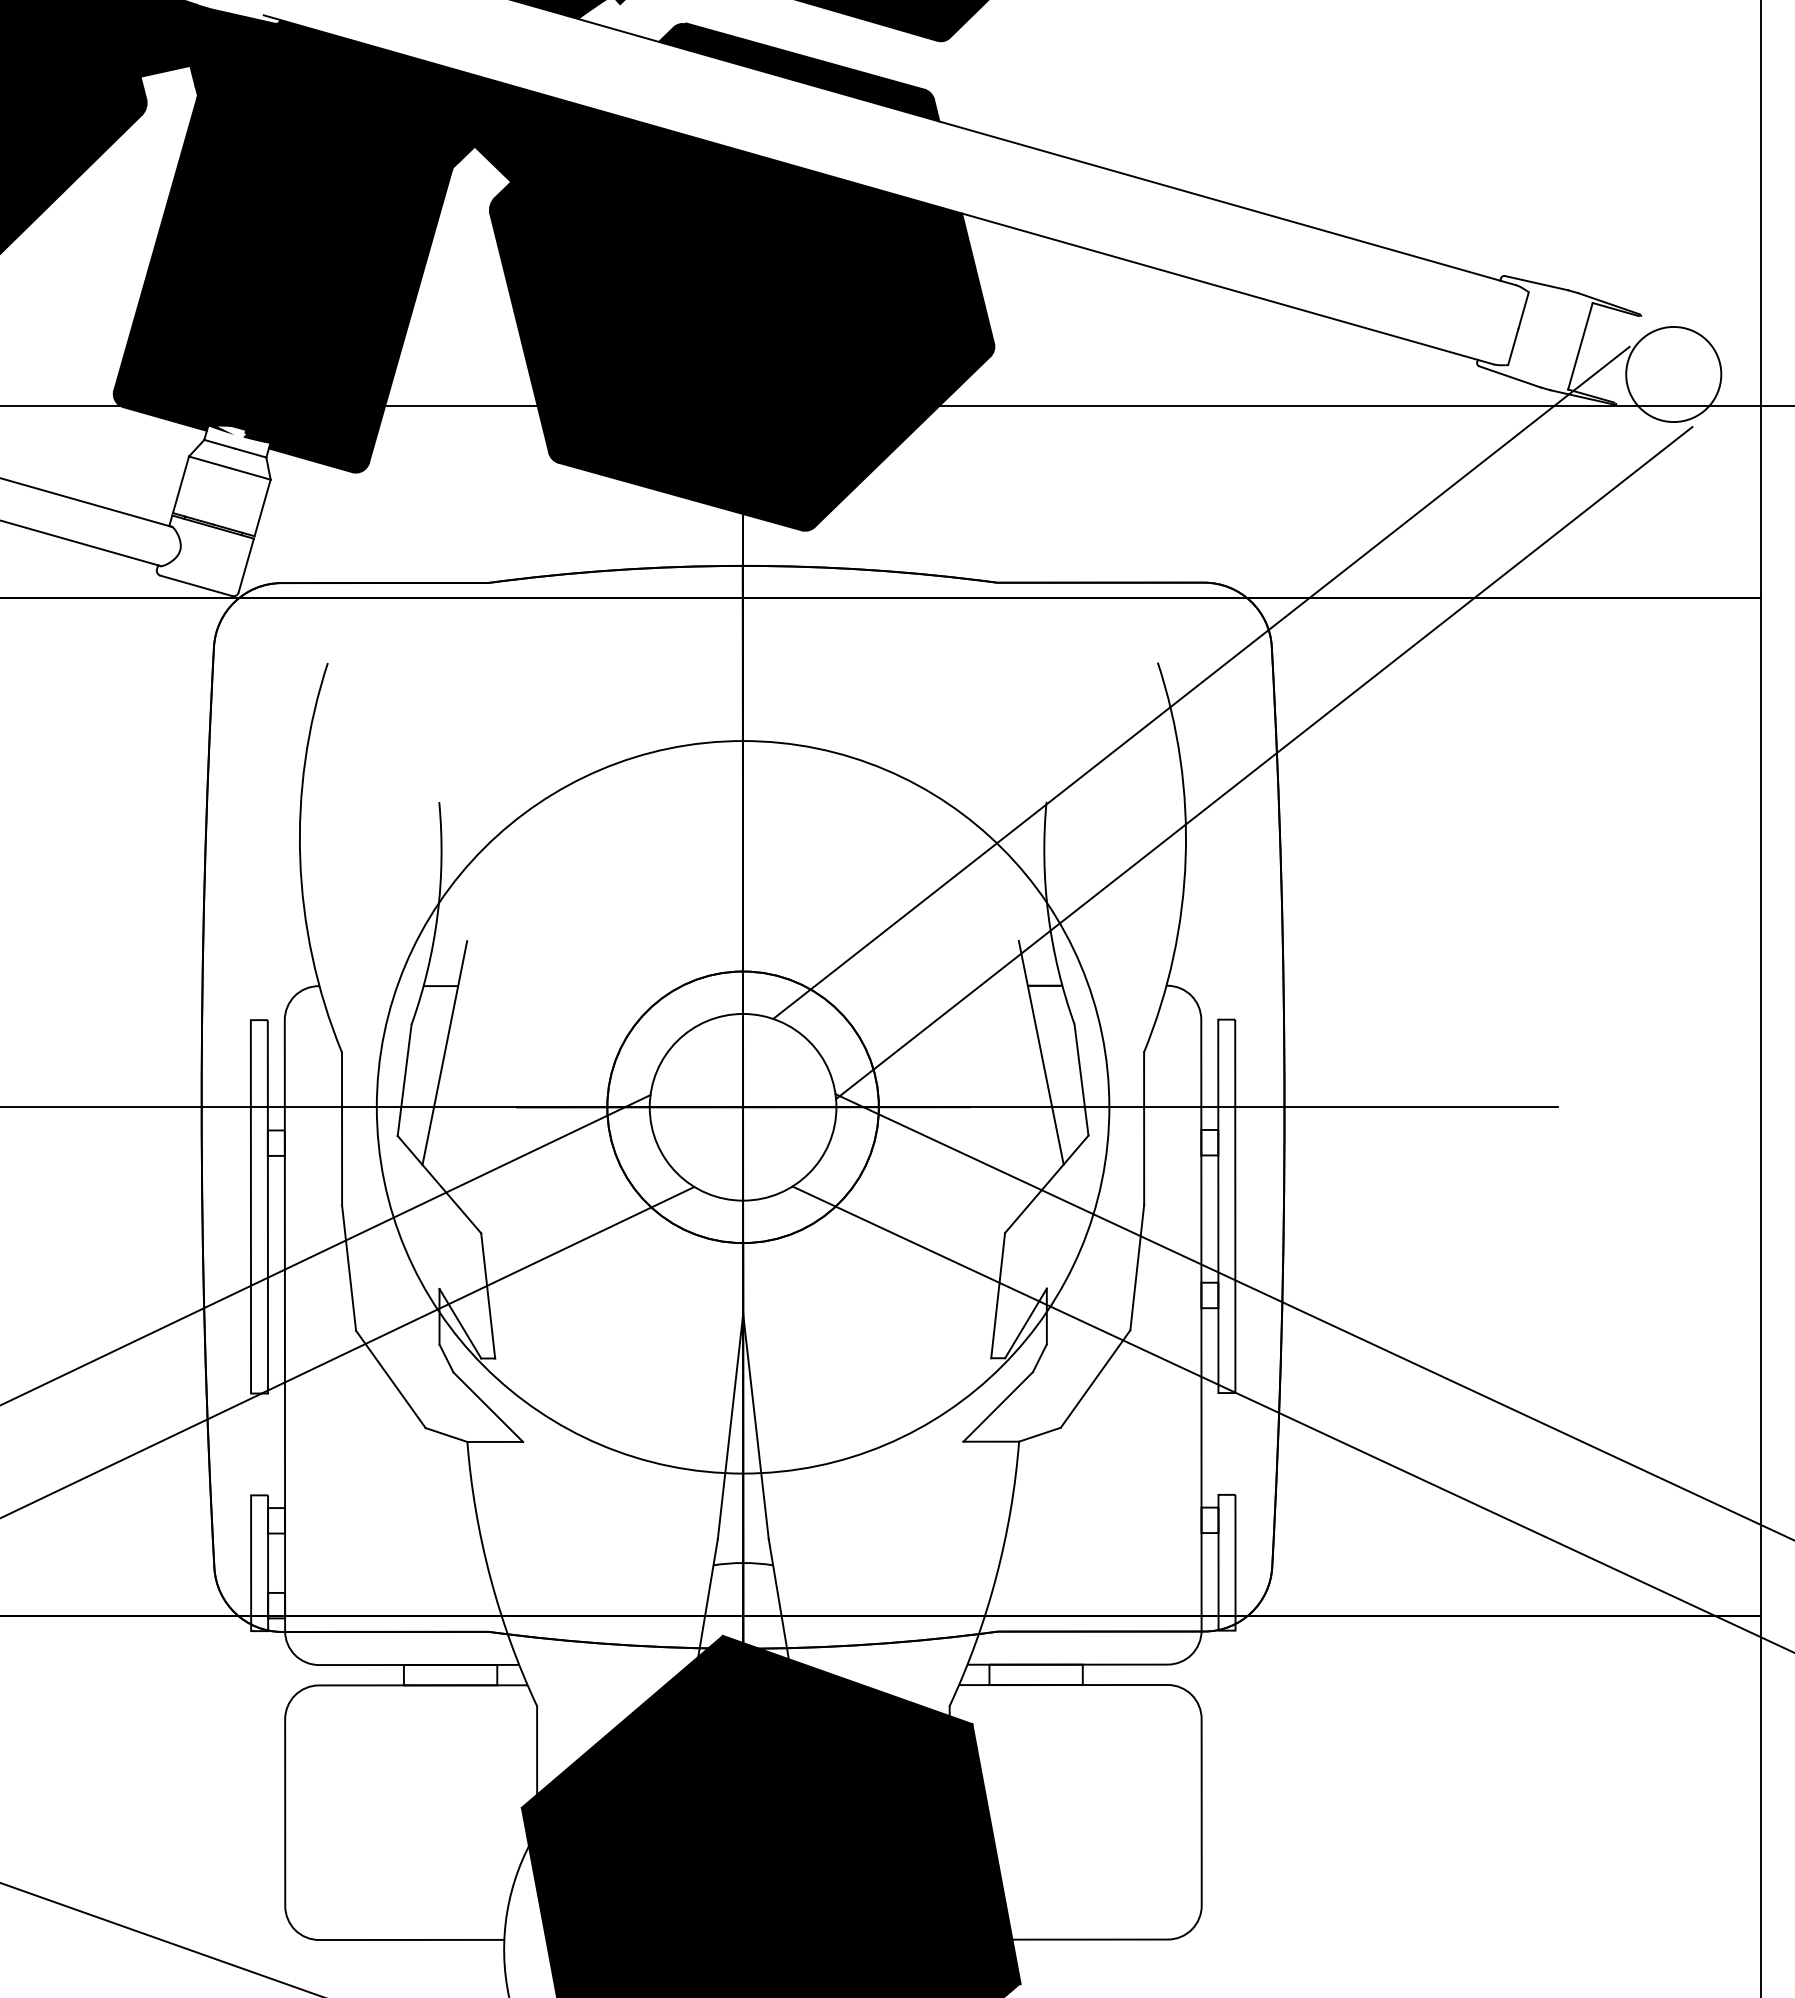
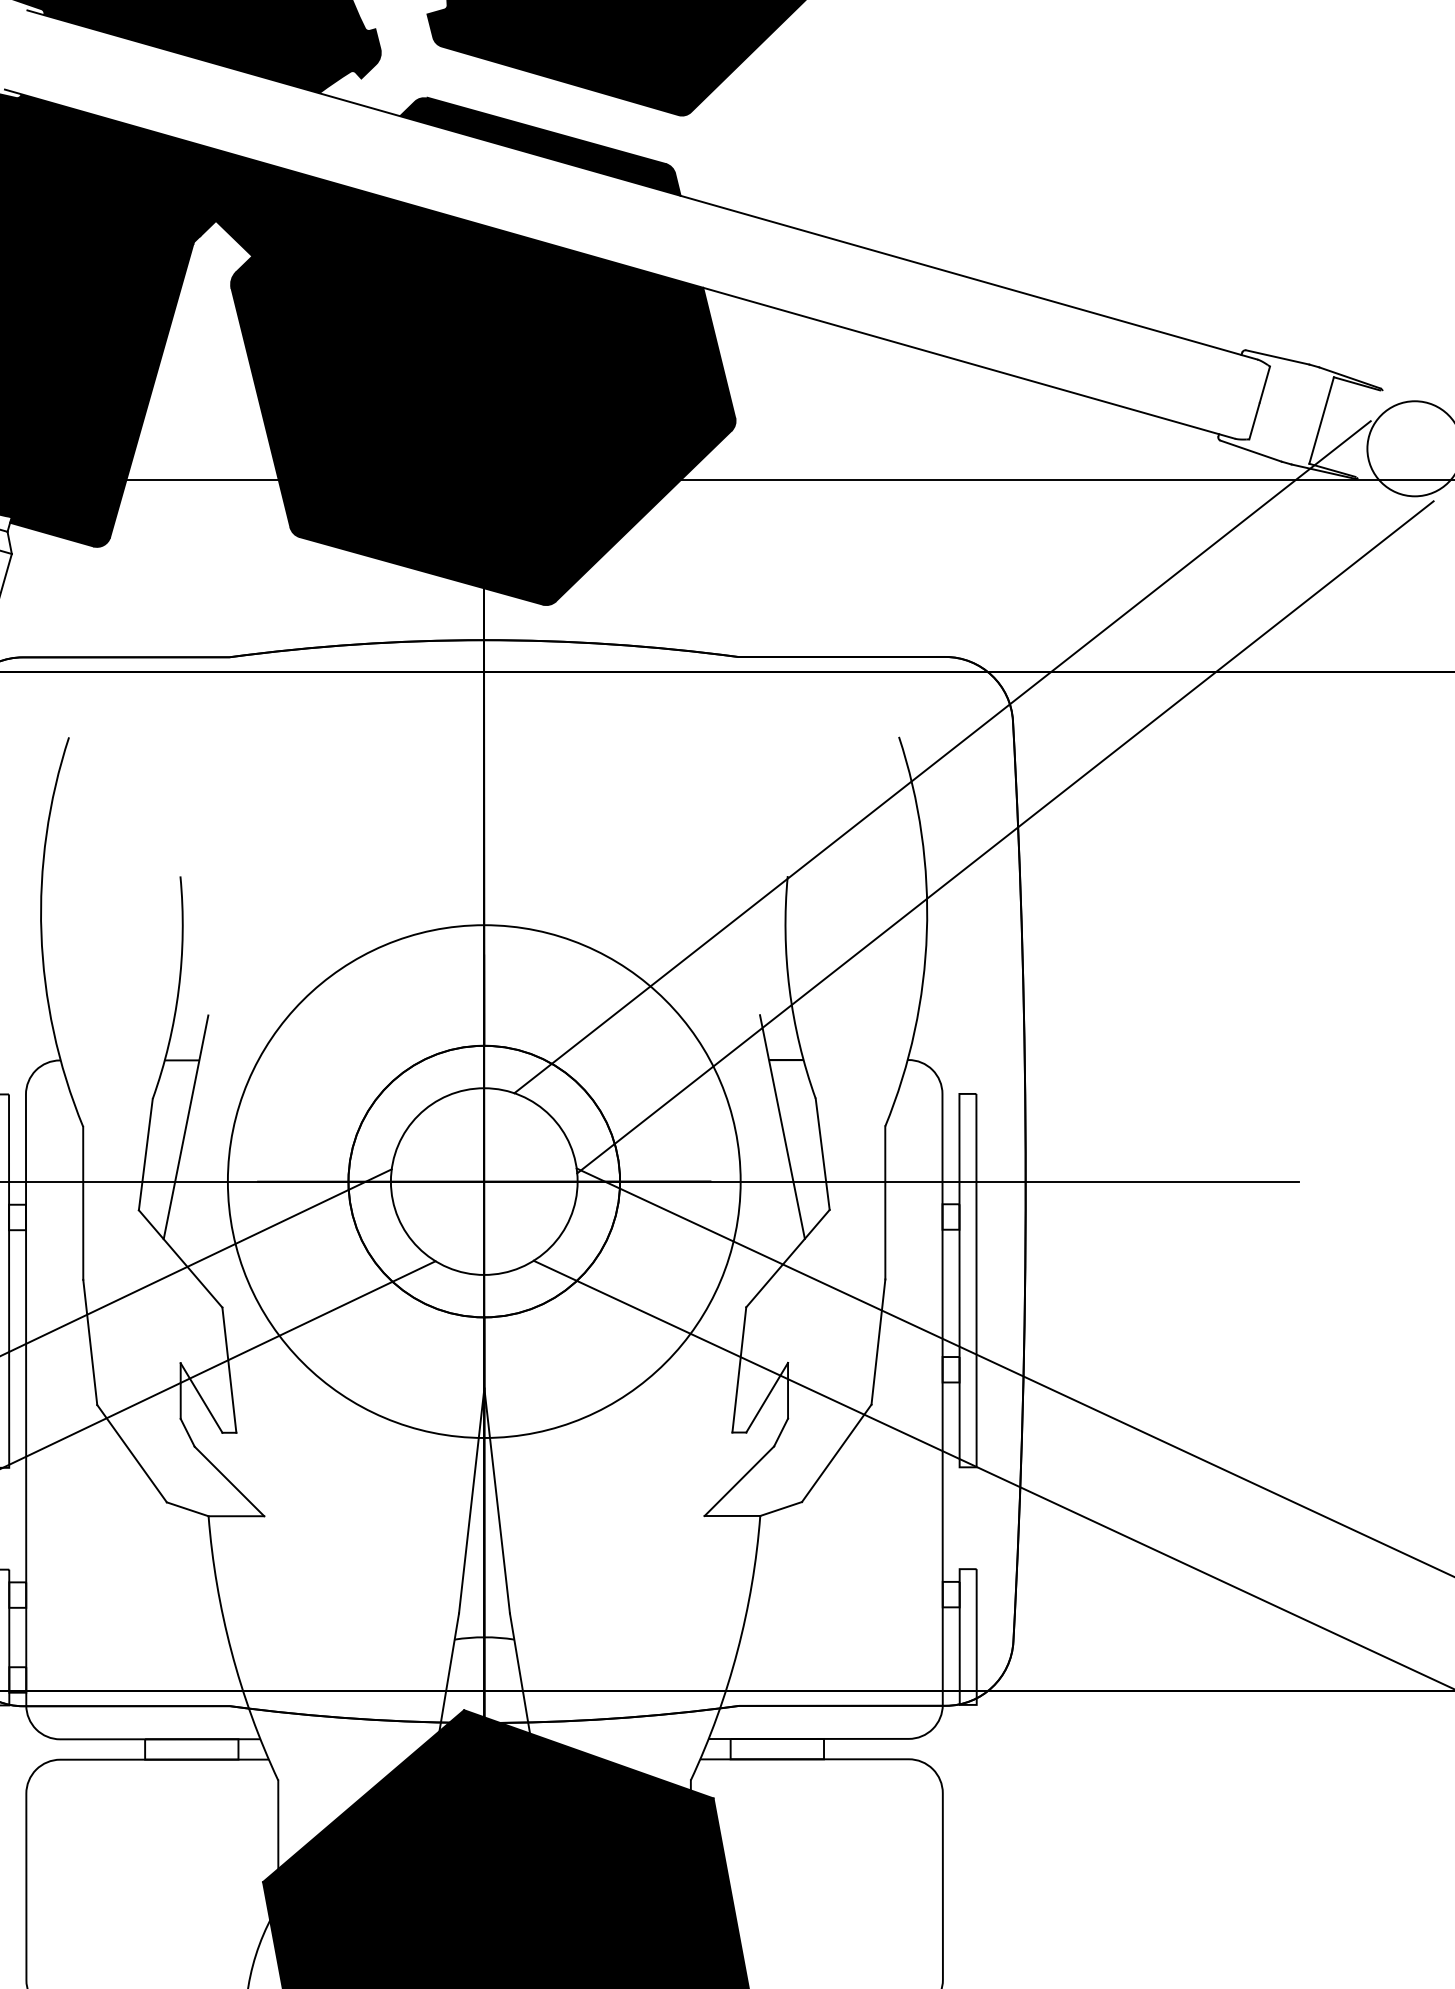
circle: (742, 1107) -> (483, 1181), size x0.7

